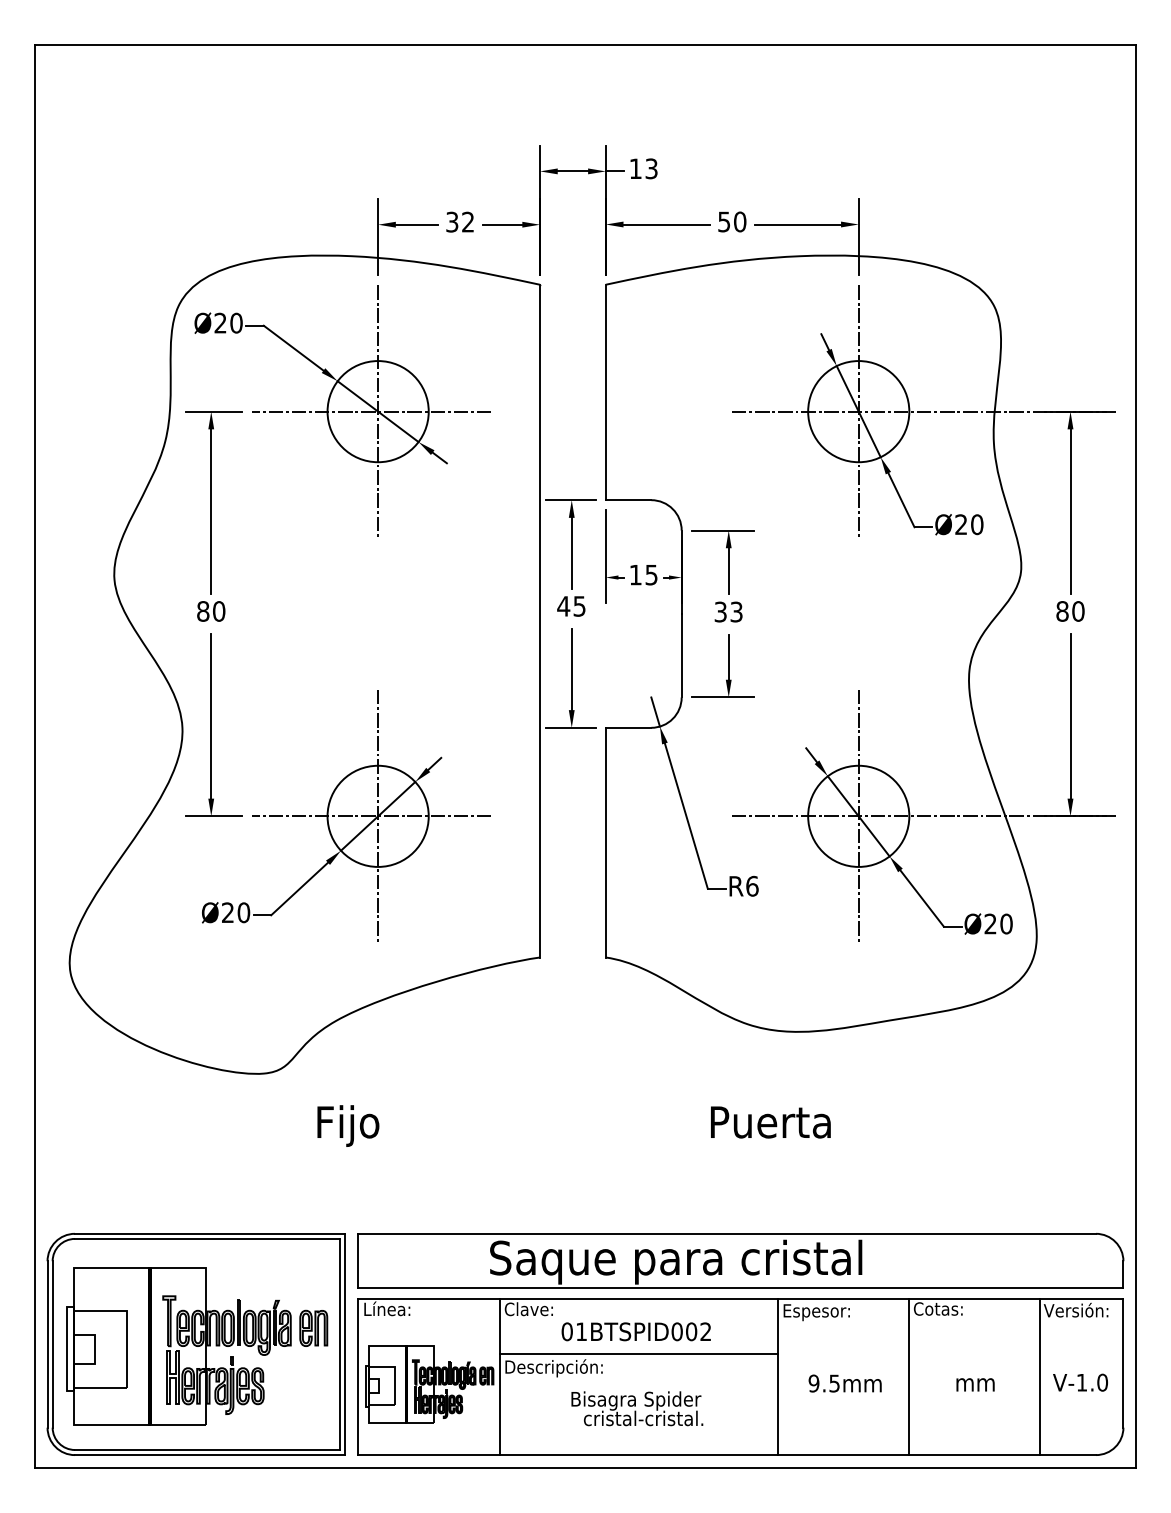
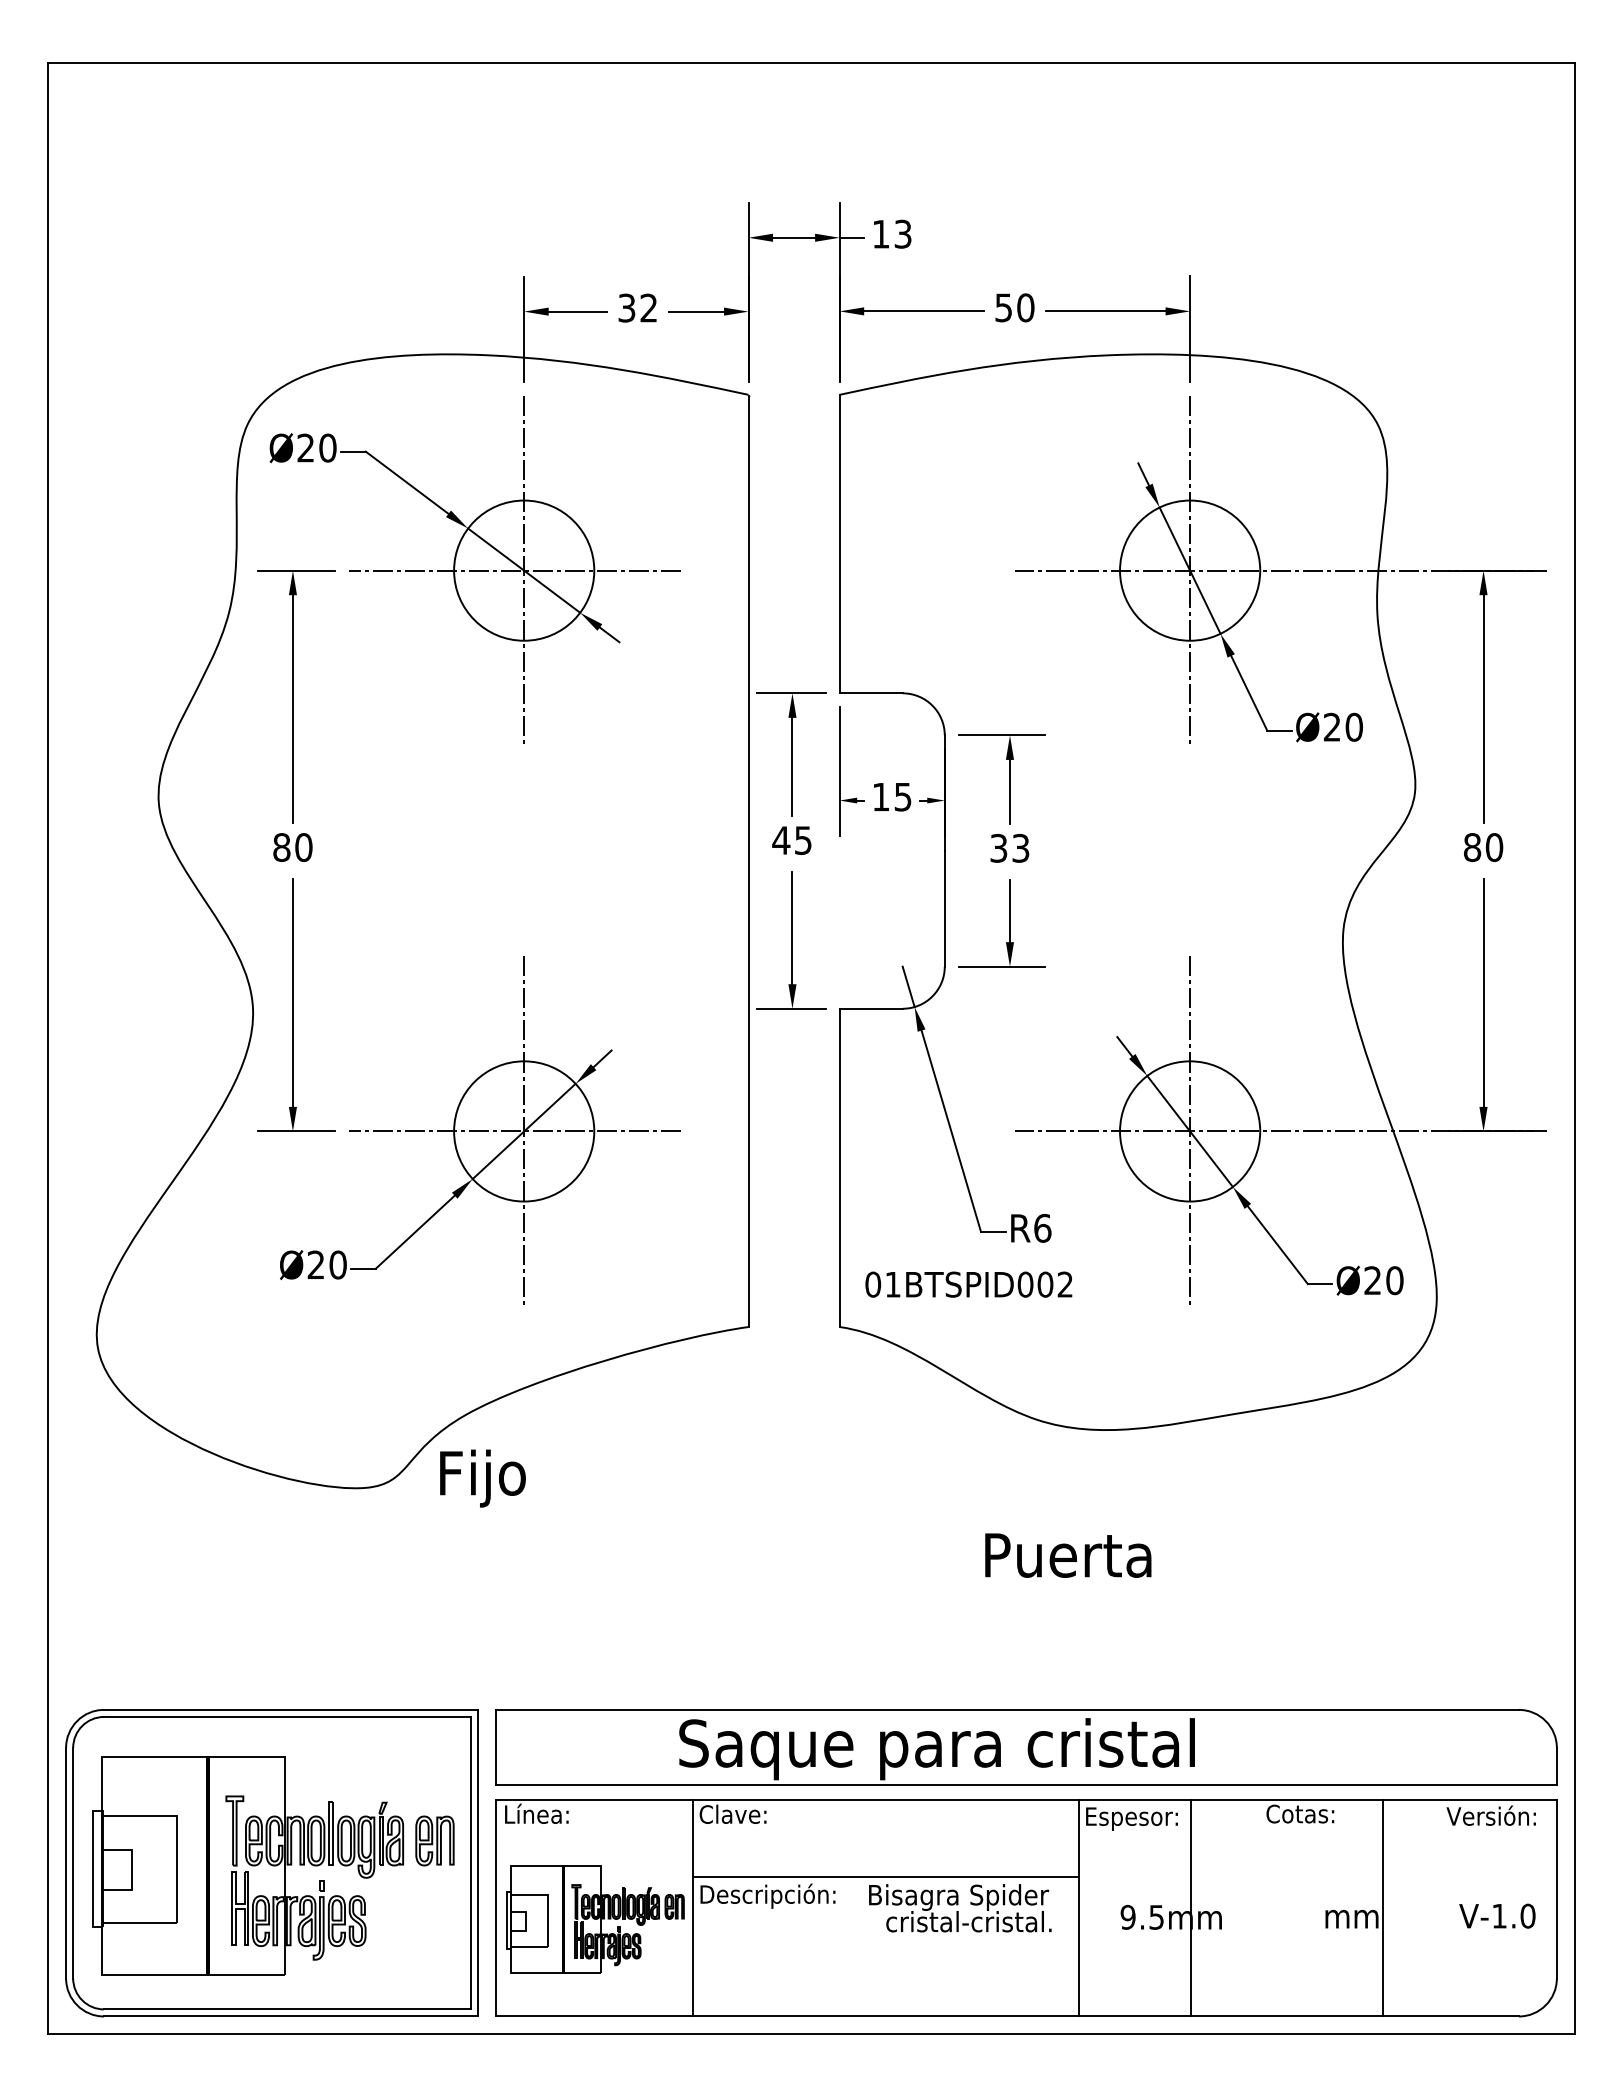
text: (348, 1126) -> (482, 1478), moved
text: (636, 1331) -> (968, 1284), moved
line: (908, 1376) -> (1190, 1907), moved
line: (1040, 1376) -> (1383, 1907), moved
text: (637, 1408) -> (960, 1908), moved

